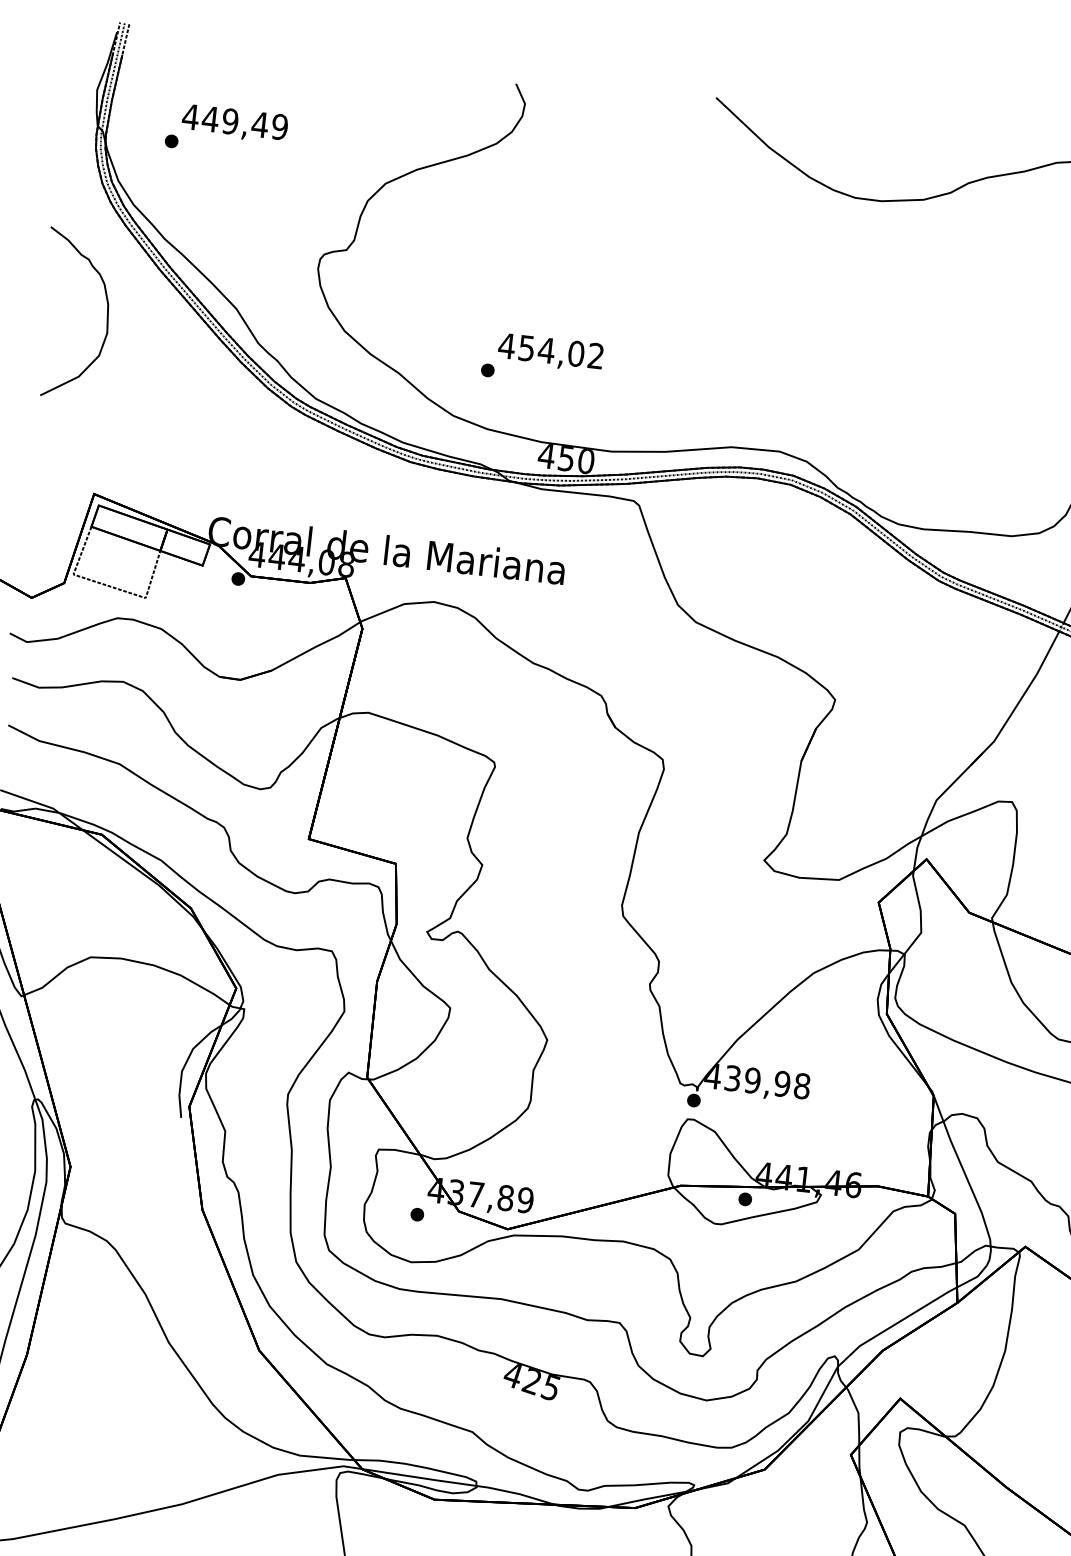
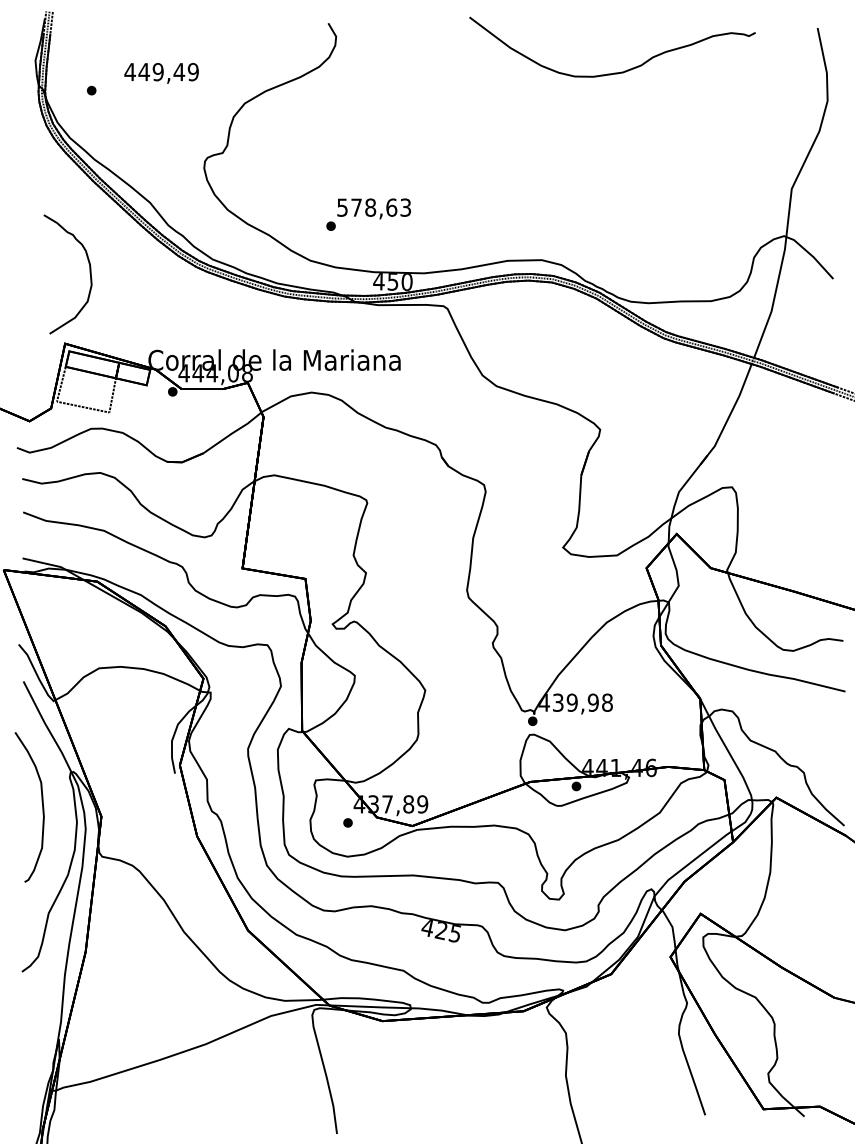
text: (234, 123) -> (161, 73), moved
curve: (106, 316) -> (89, 273), moved
text: (550, 350) -> (373, 207), 454,02 -> 578,63

